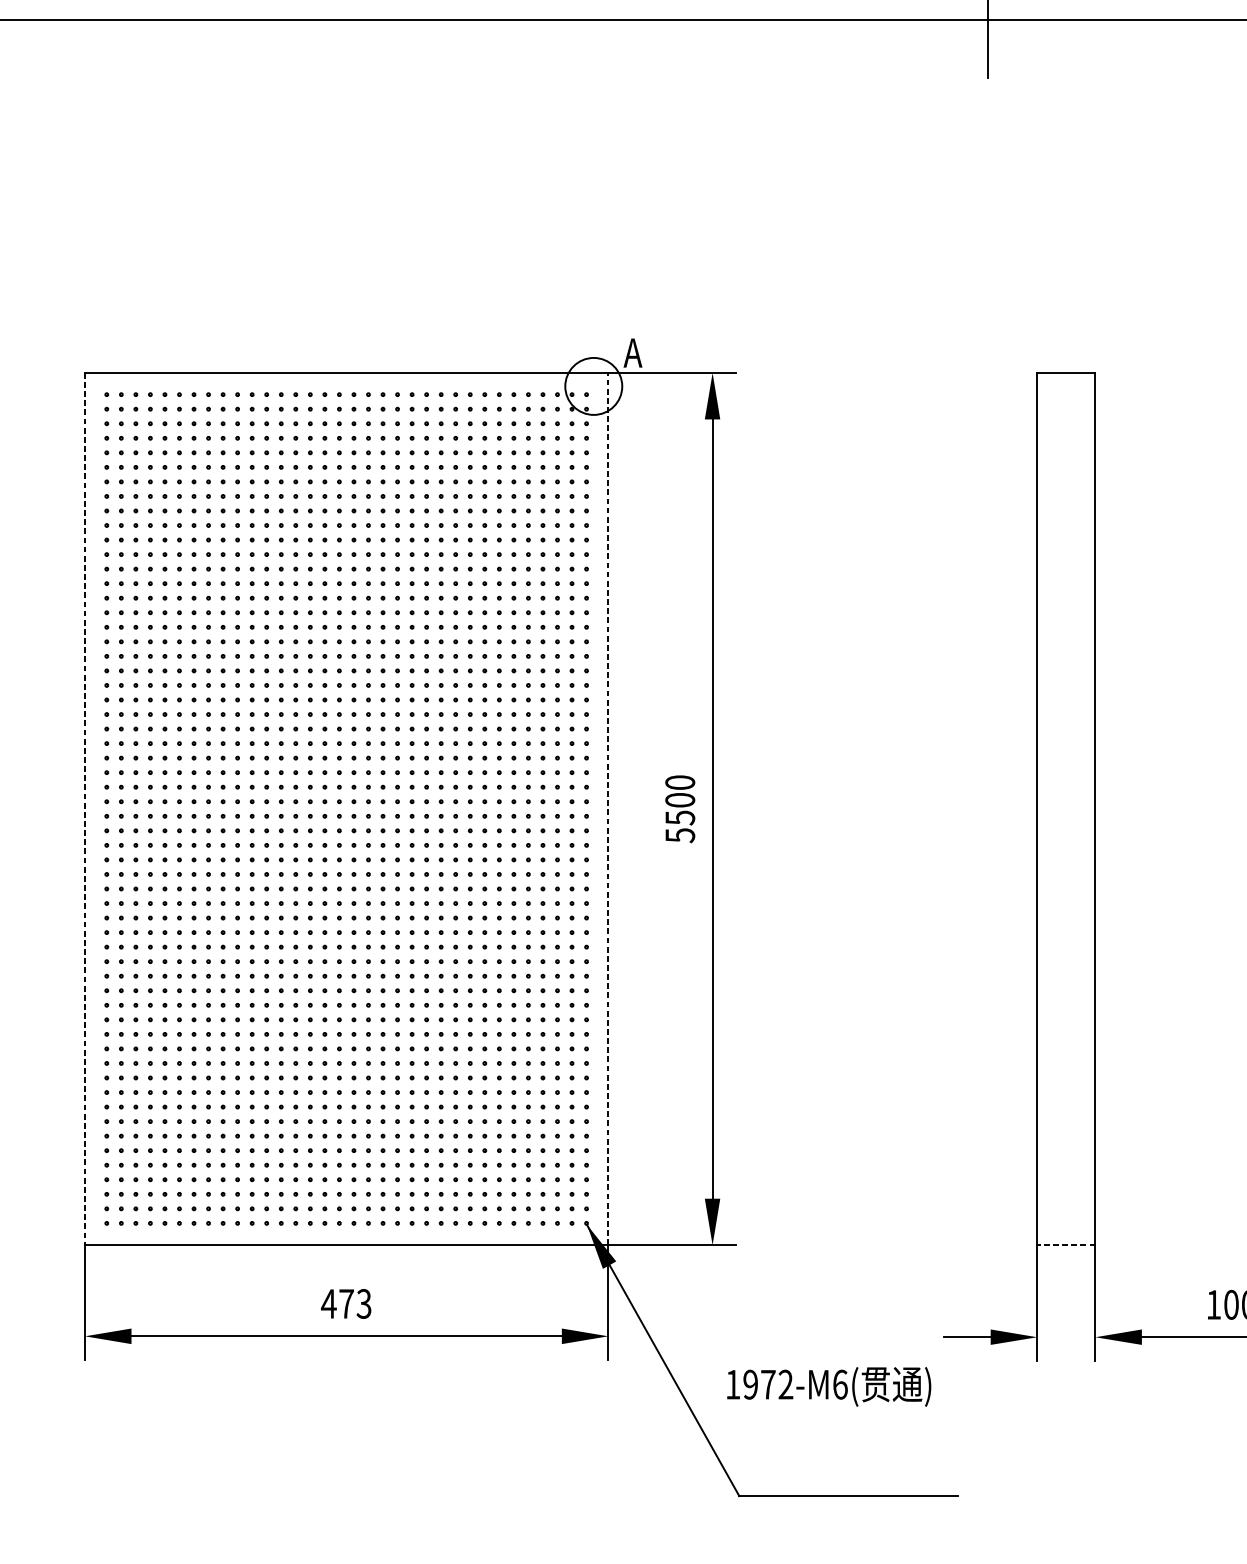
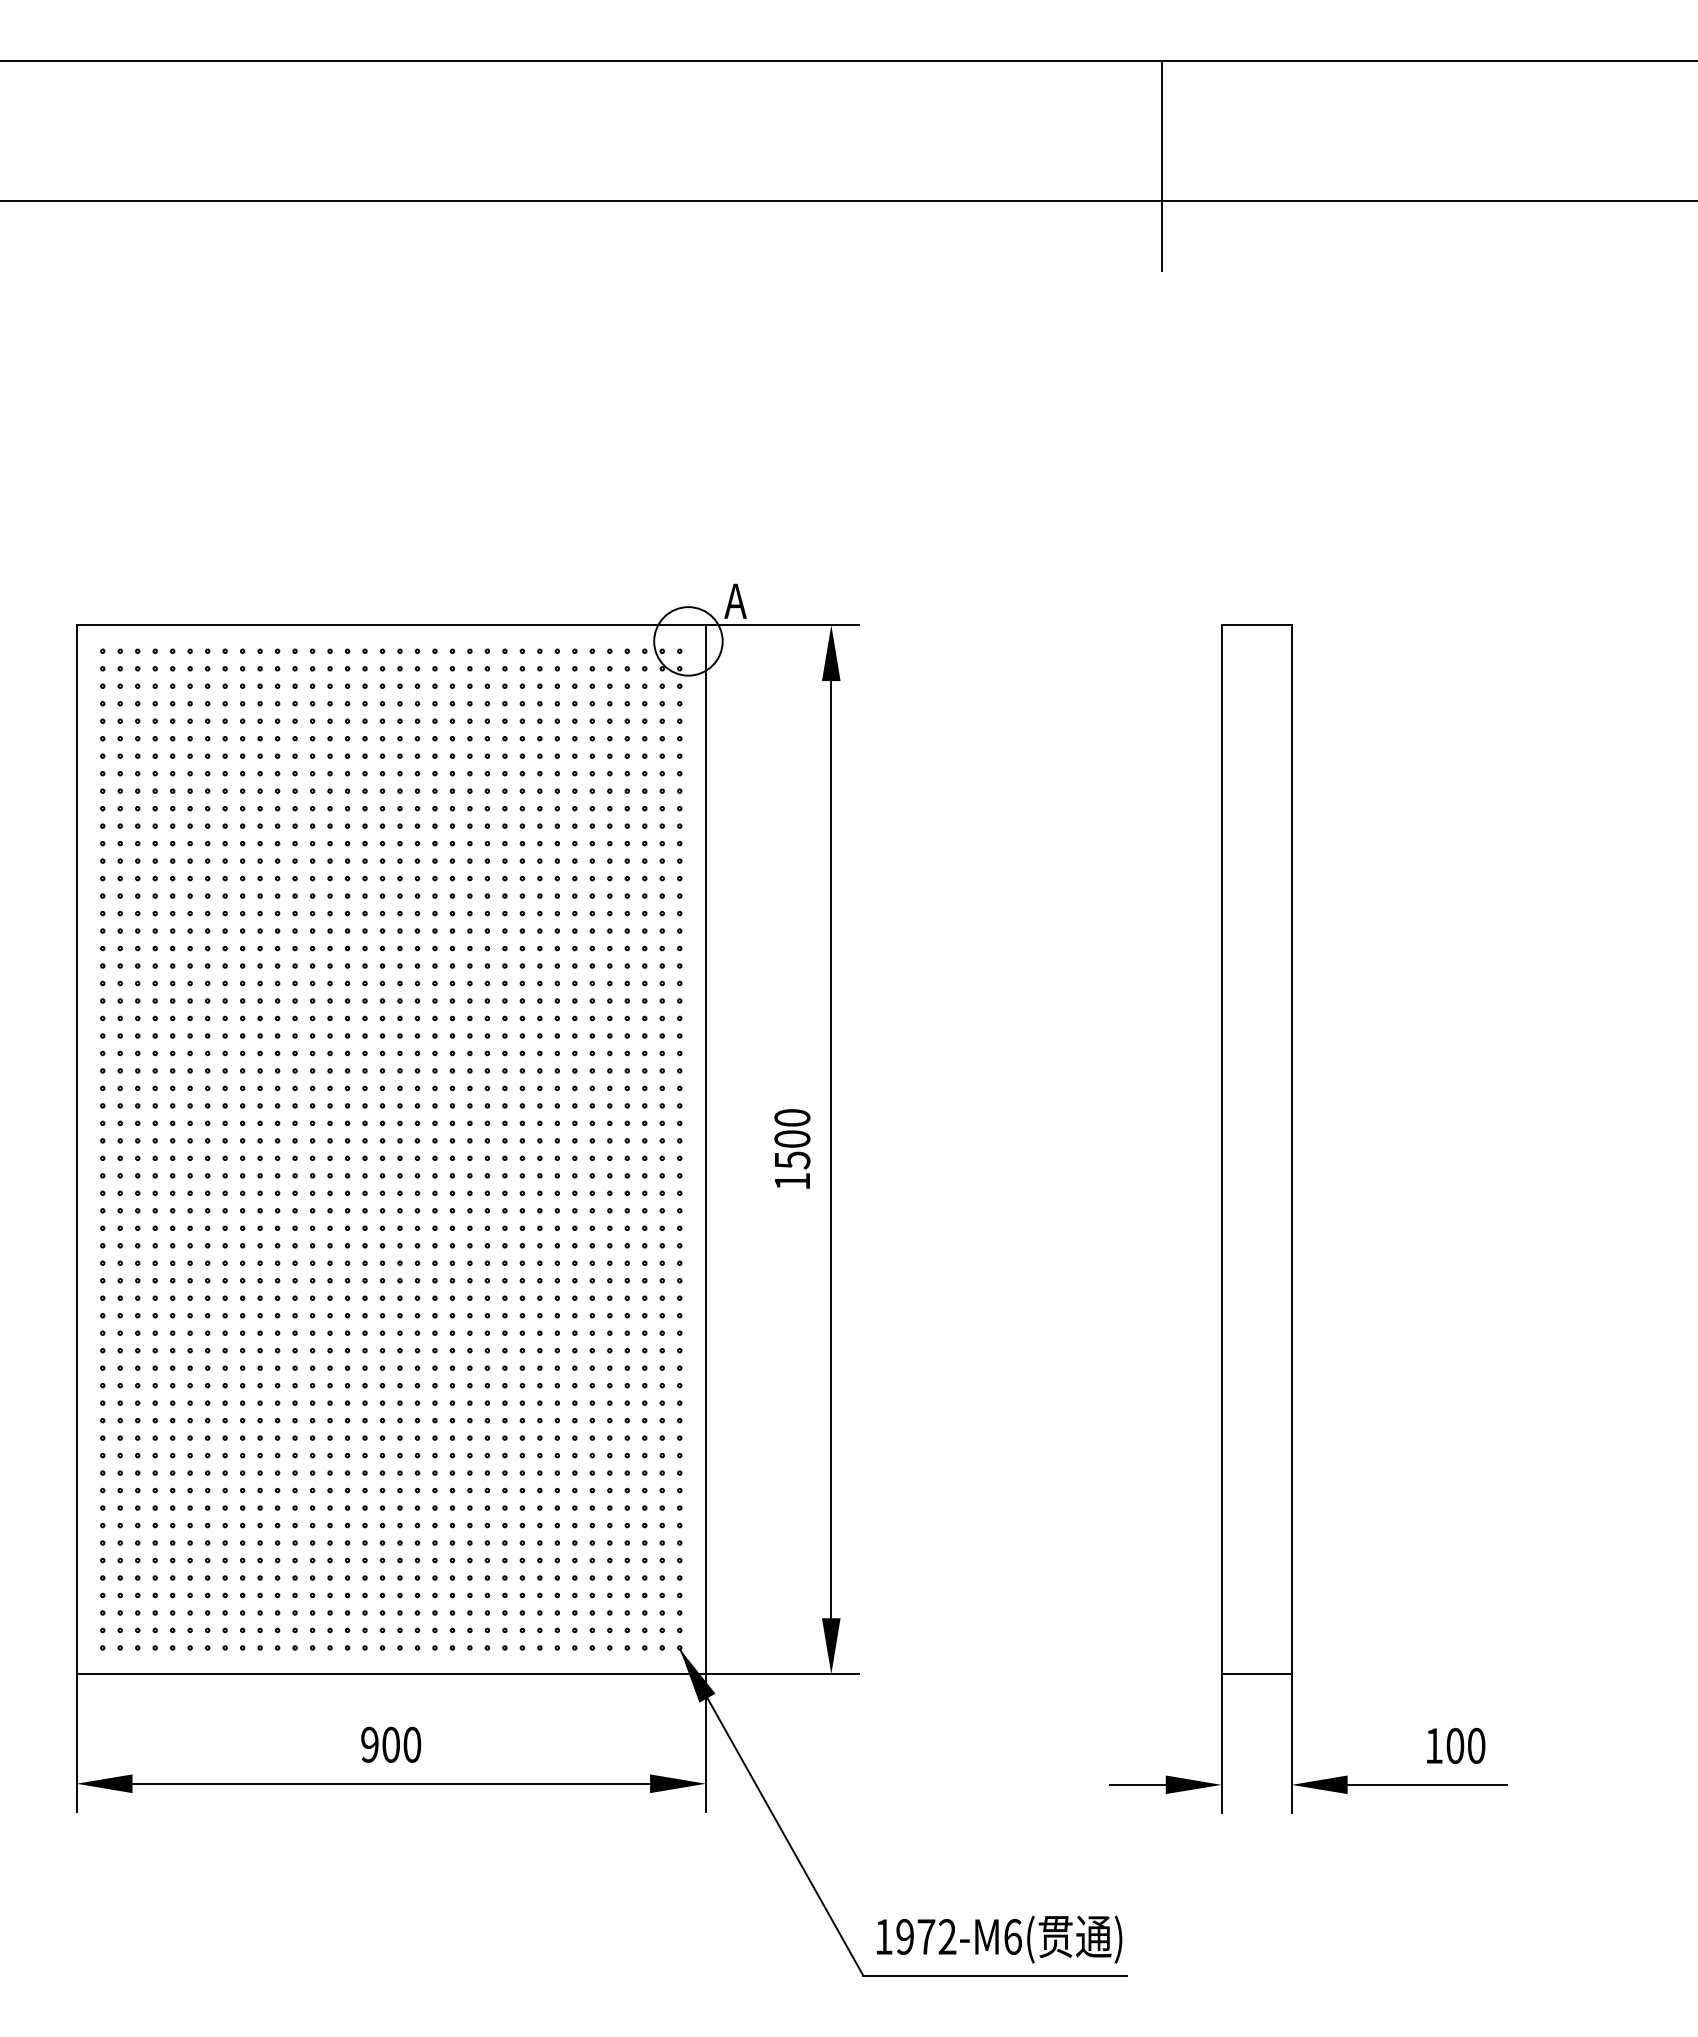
line: (84, 808) -> (76, 1149), dashed -> solid
line: (608, 808) -> (706, 1149), dashed -> solid
text: (680, 835) -> (792, 1181), 5500 -> 1500
line: (1066, 1245) -> (1256, 1674), dashed -> solid
text: (346, 1303) -> (390, 1744), 473 -> 900
text: (829, 1386) -> (999, 1939), moved

